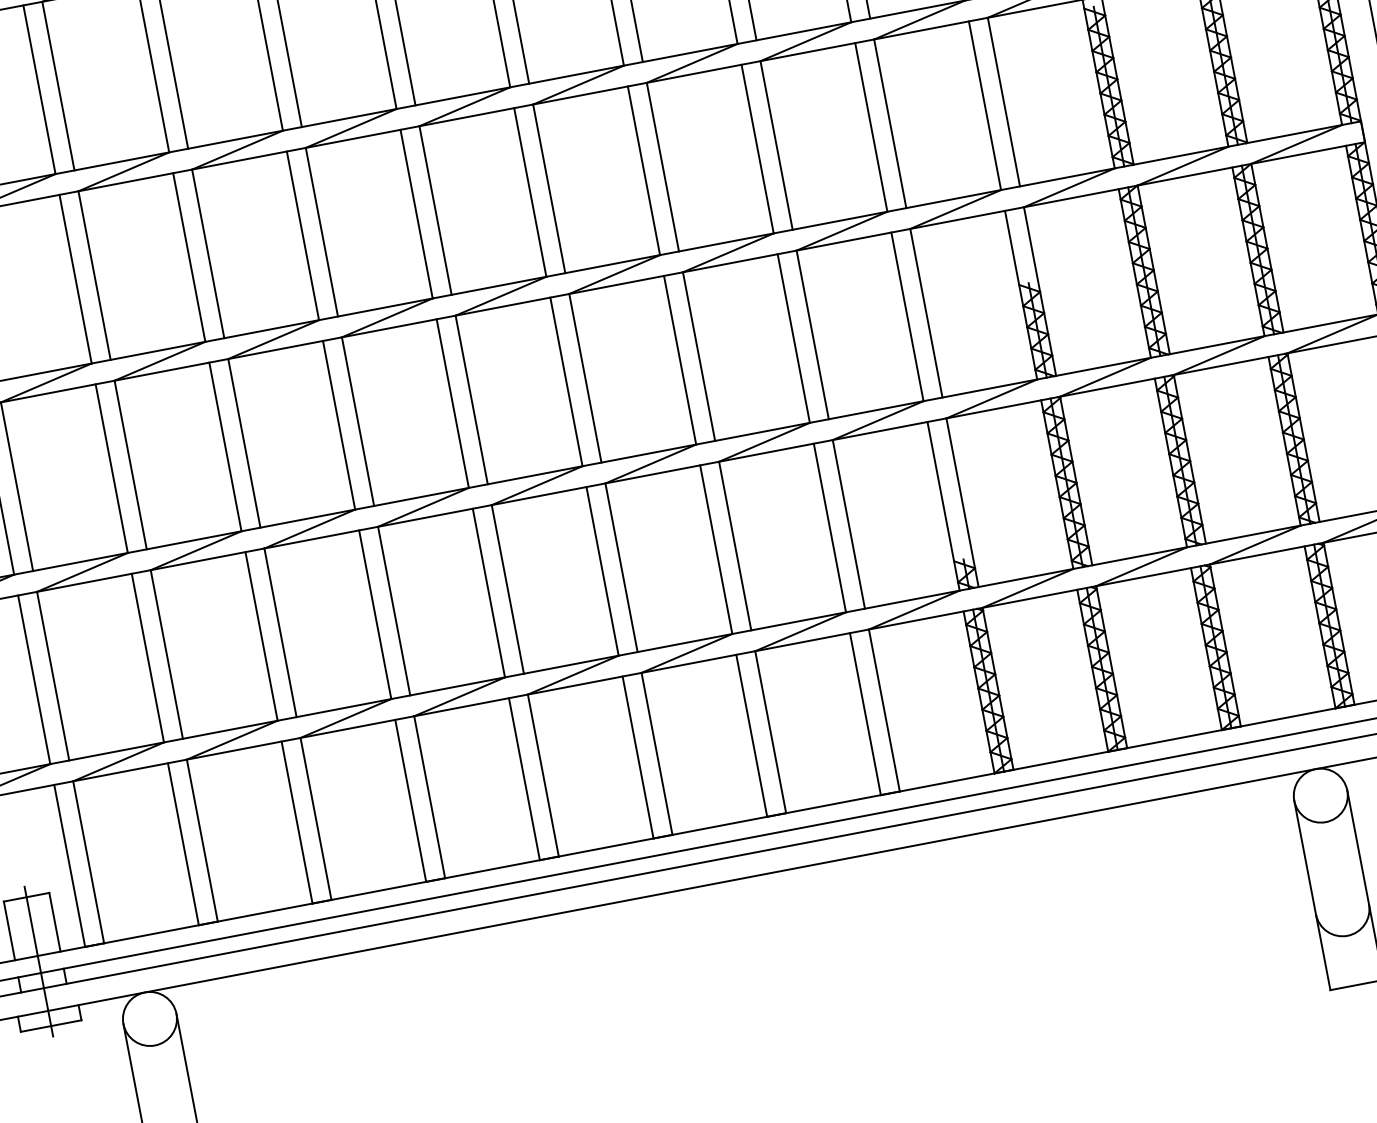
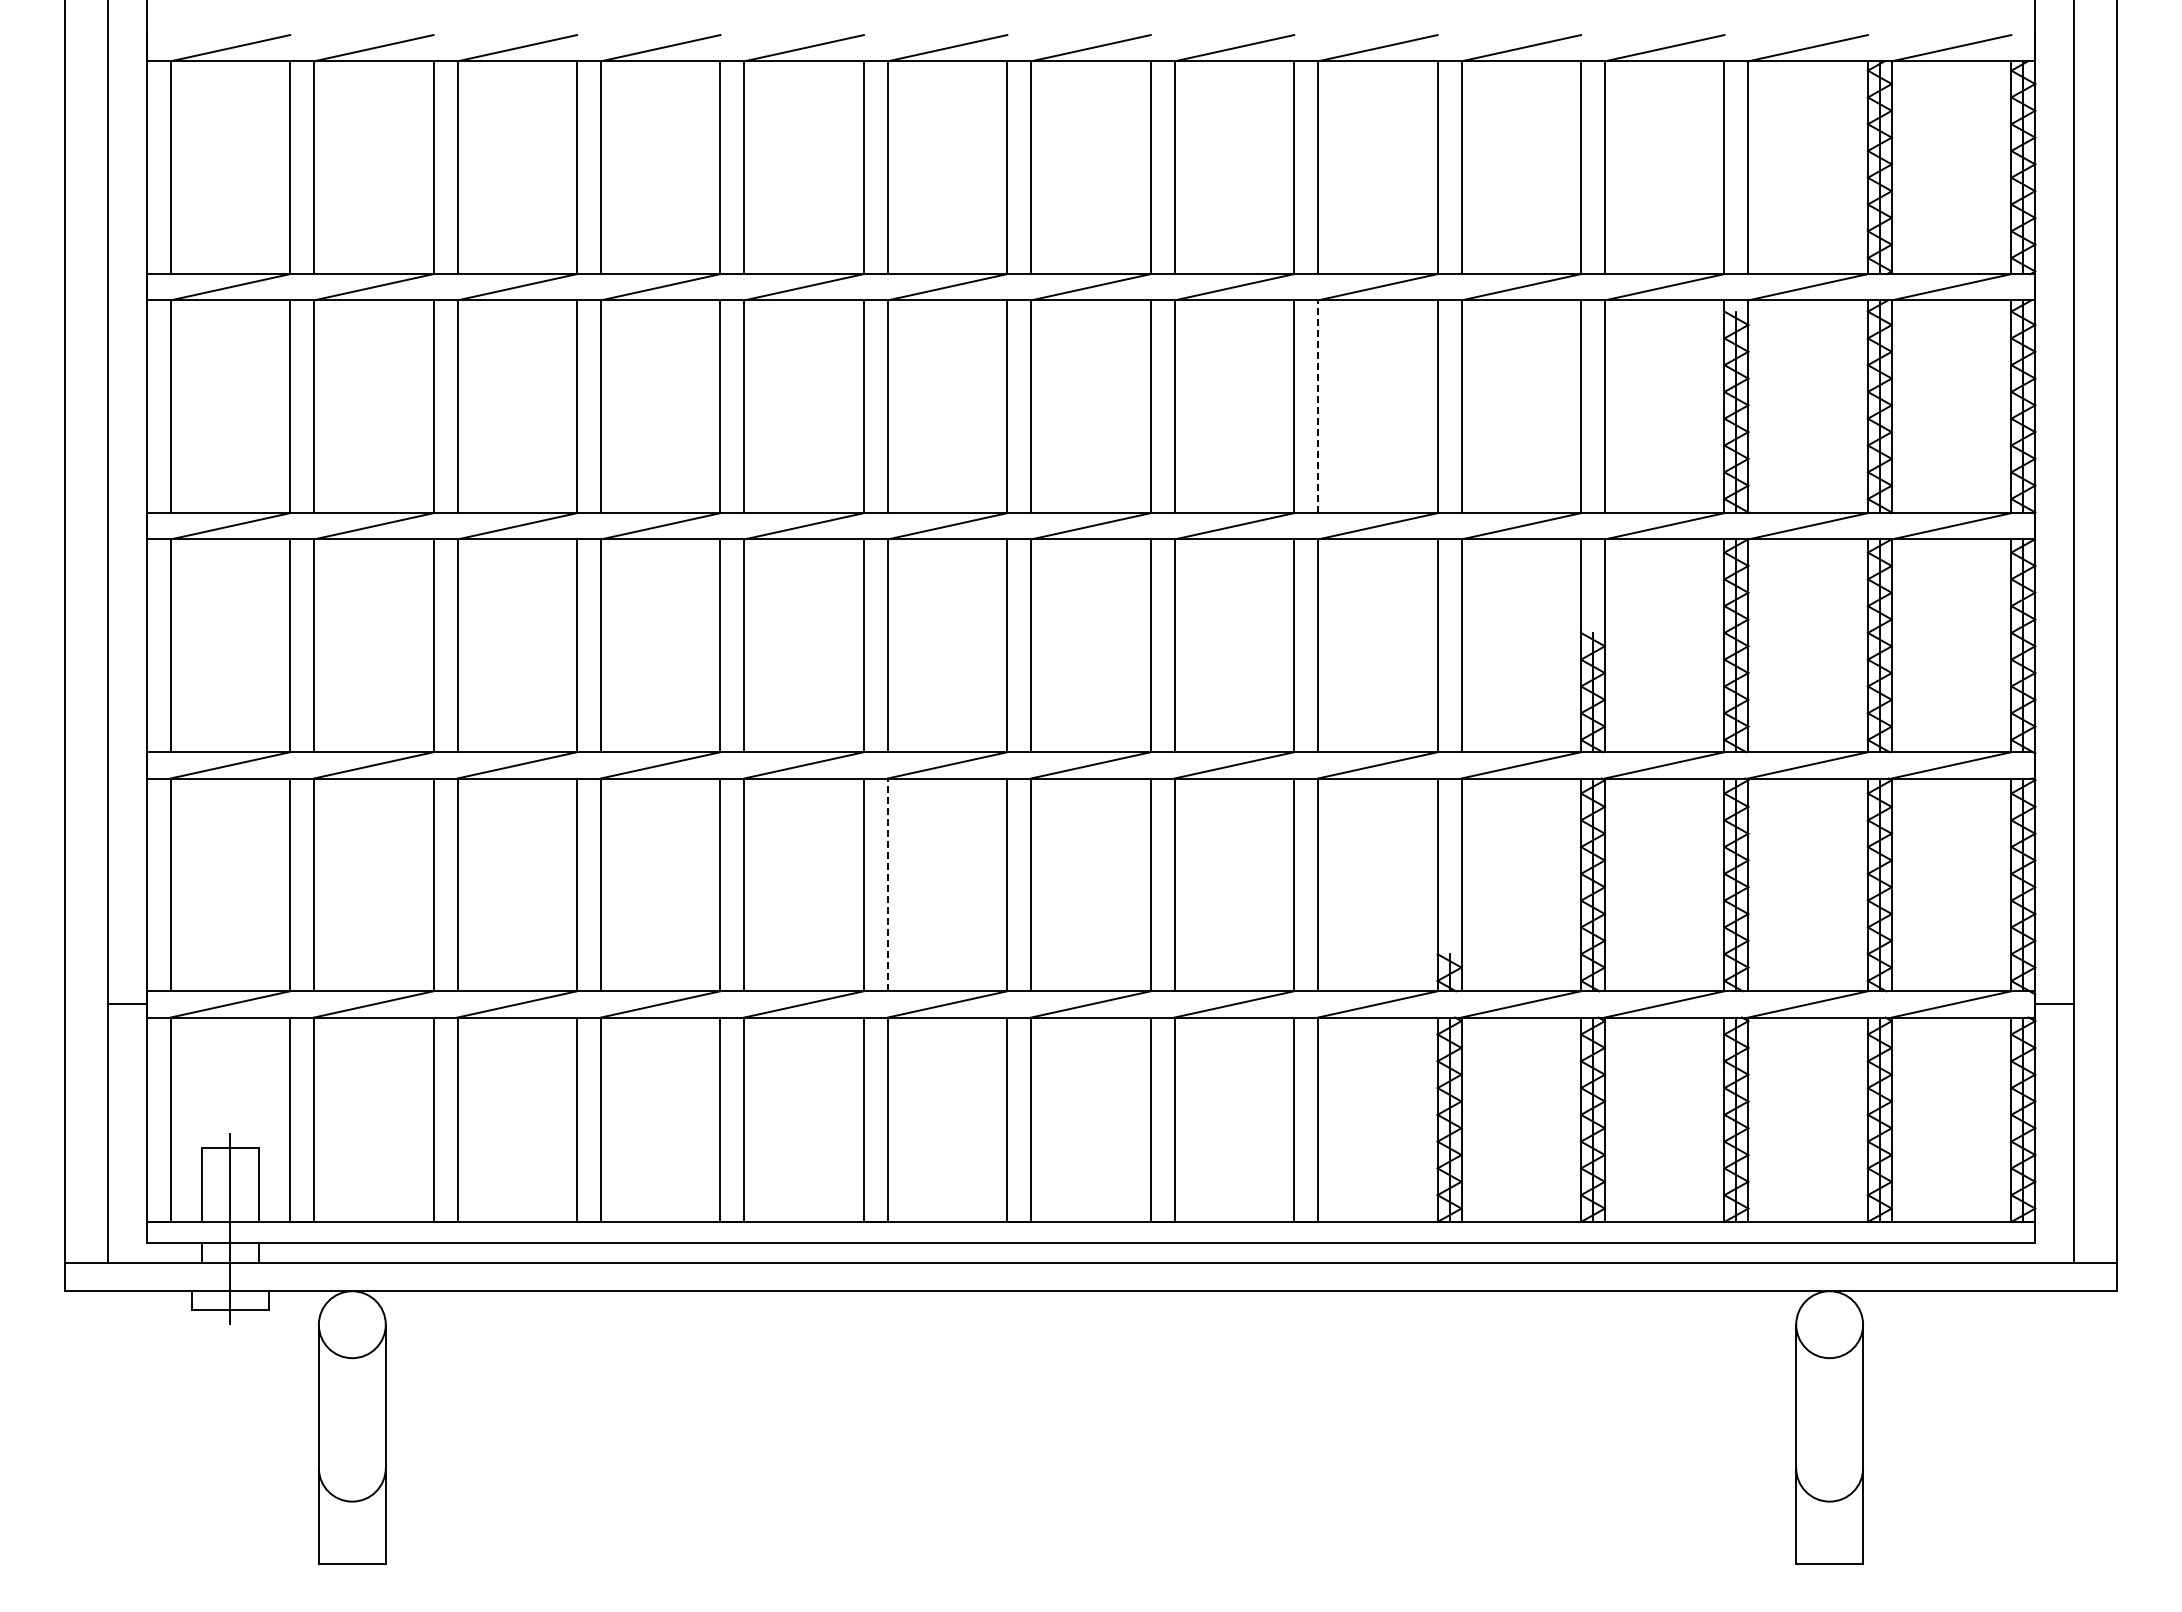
line: (776, 145) -> (1318, 406), solid -> dashed
line: (507, 589) -> (887, 884), solid -> dashed

